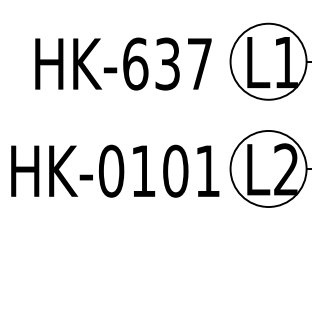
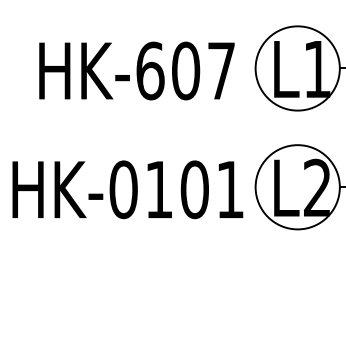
text: (167, 63) -> (185, 70), HK-637 -> HK-607

